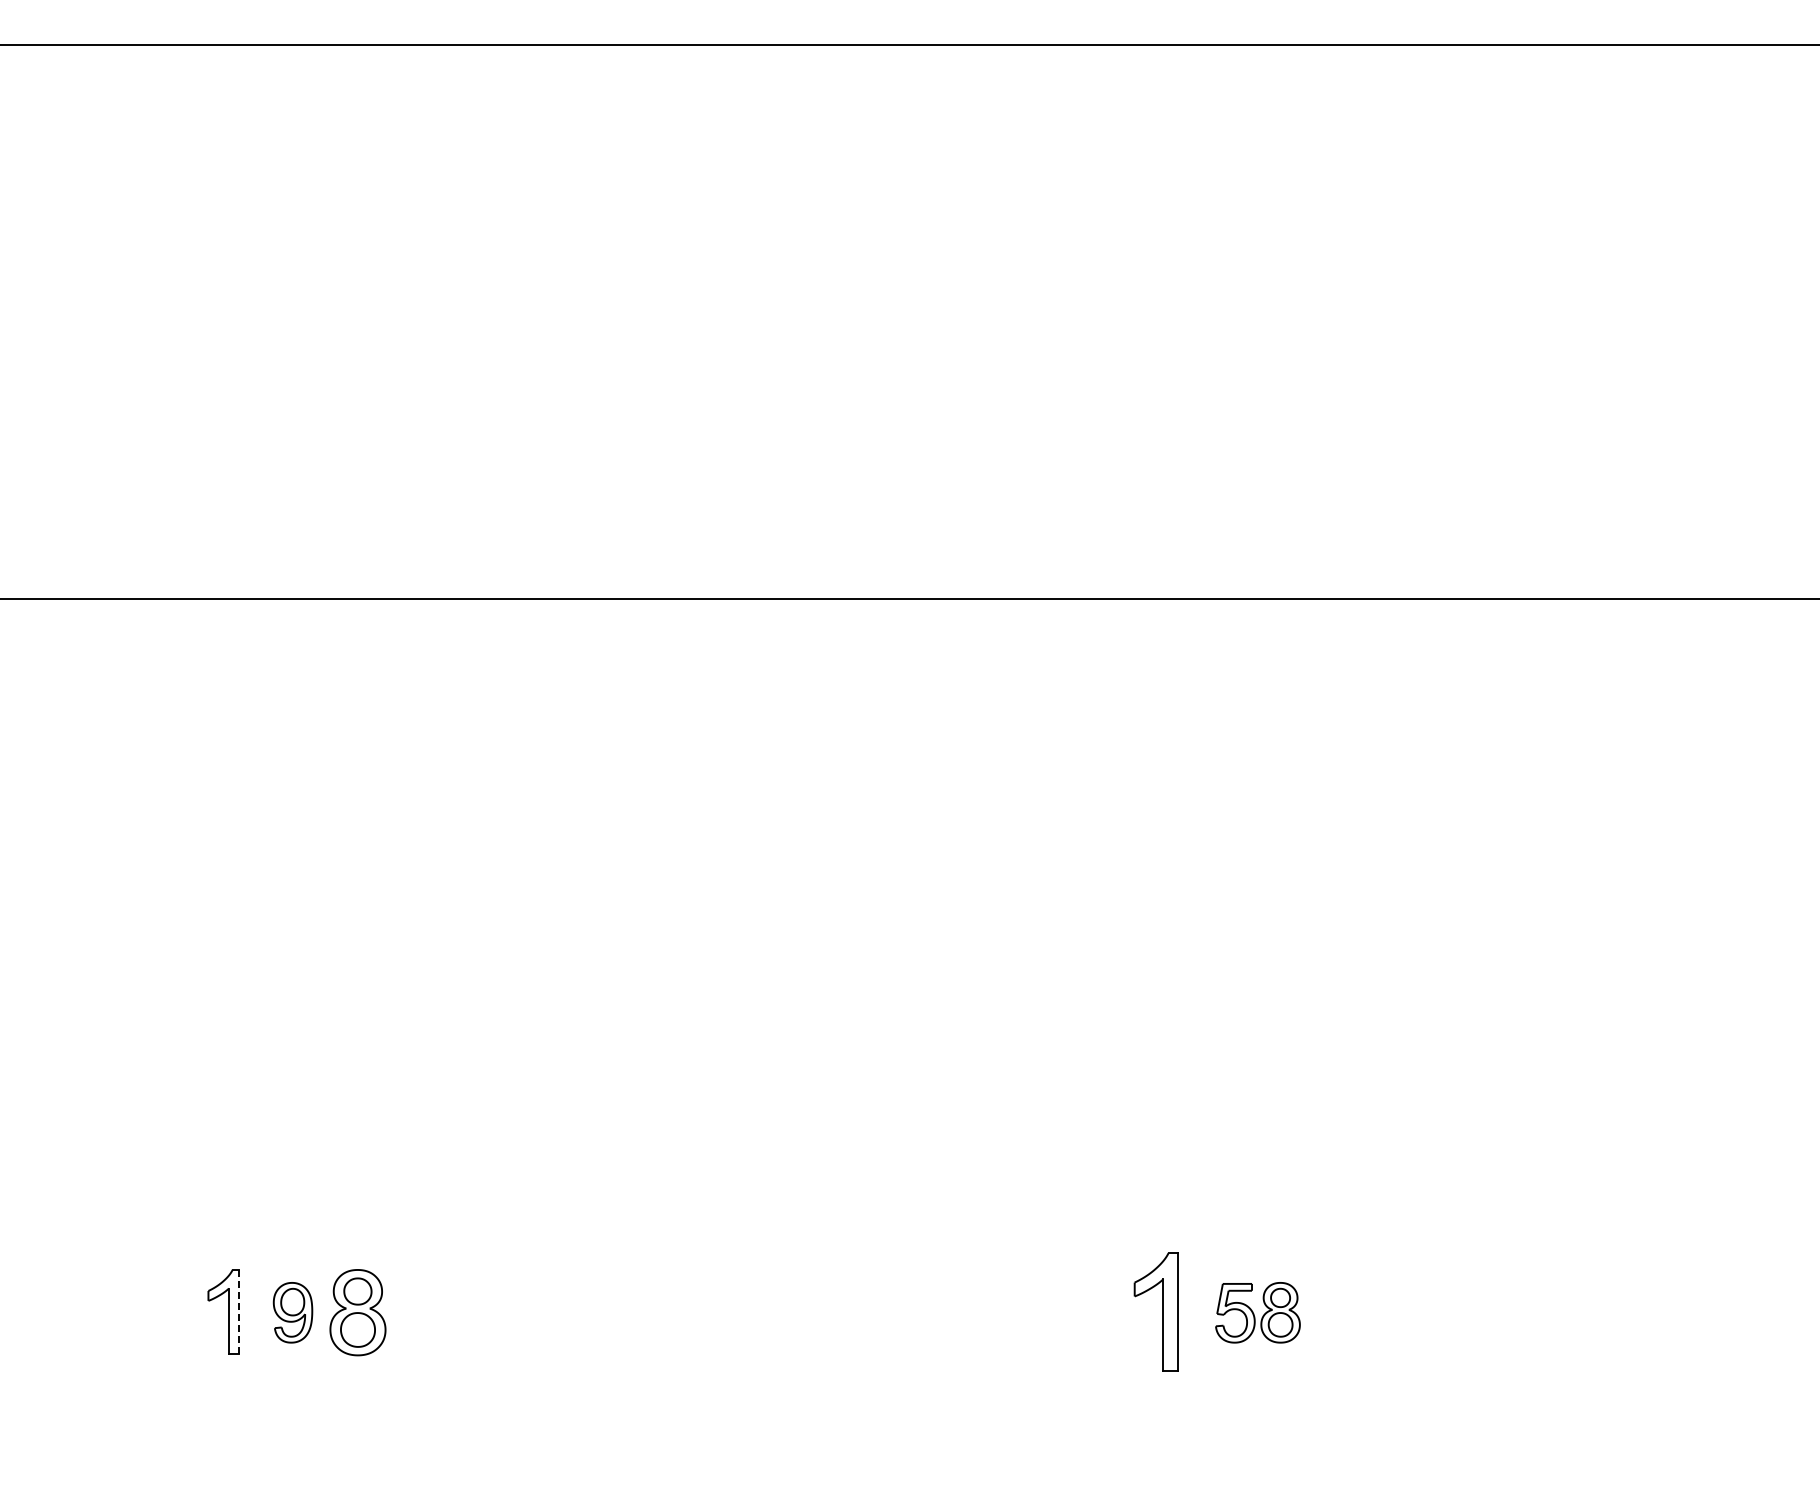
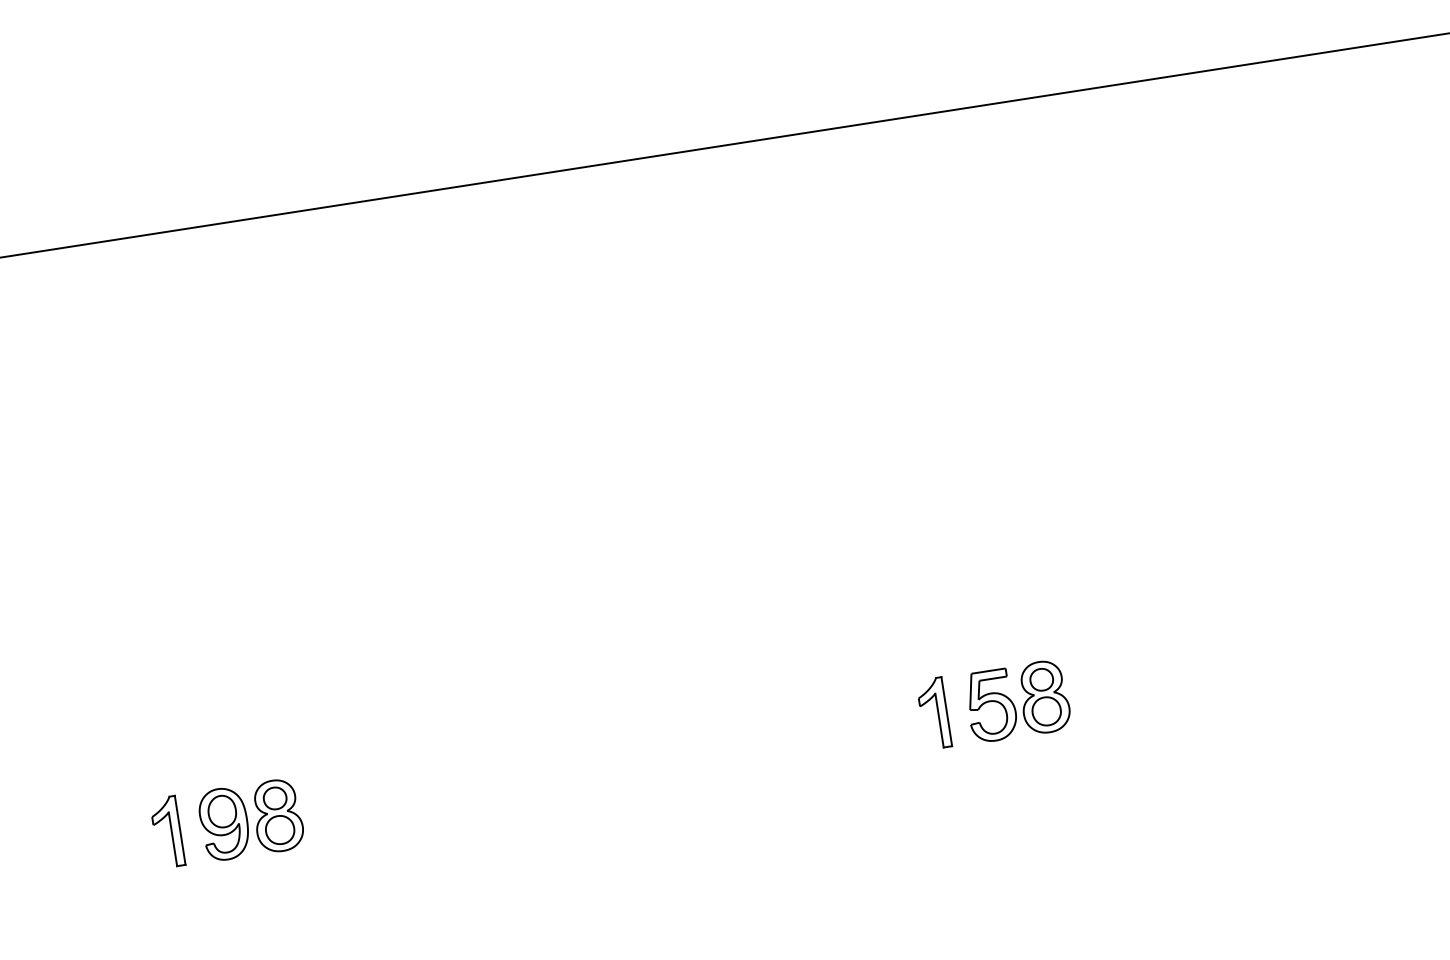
line: (239, 1311) -> (180, 829), dashed -> solid
part: (1155, 1311) -> (933, 713), size x0.71
part: (292, 1312) -> (224, 824), size x1.43
part: (1257, 1312) -> (1017, 701), size x1.43

